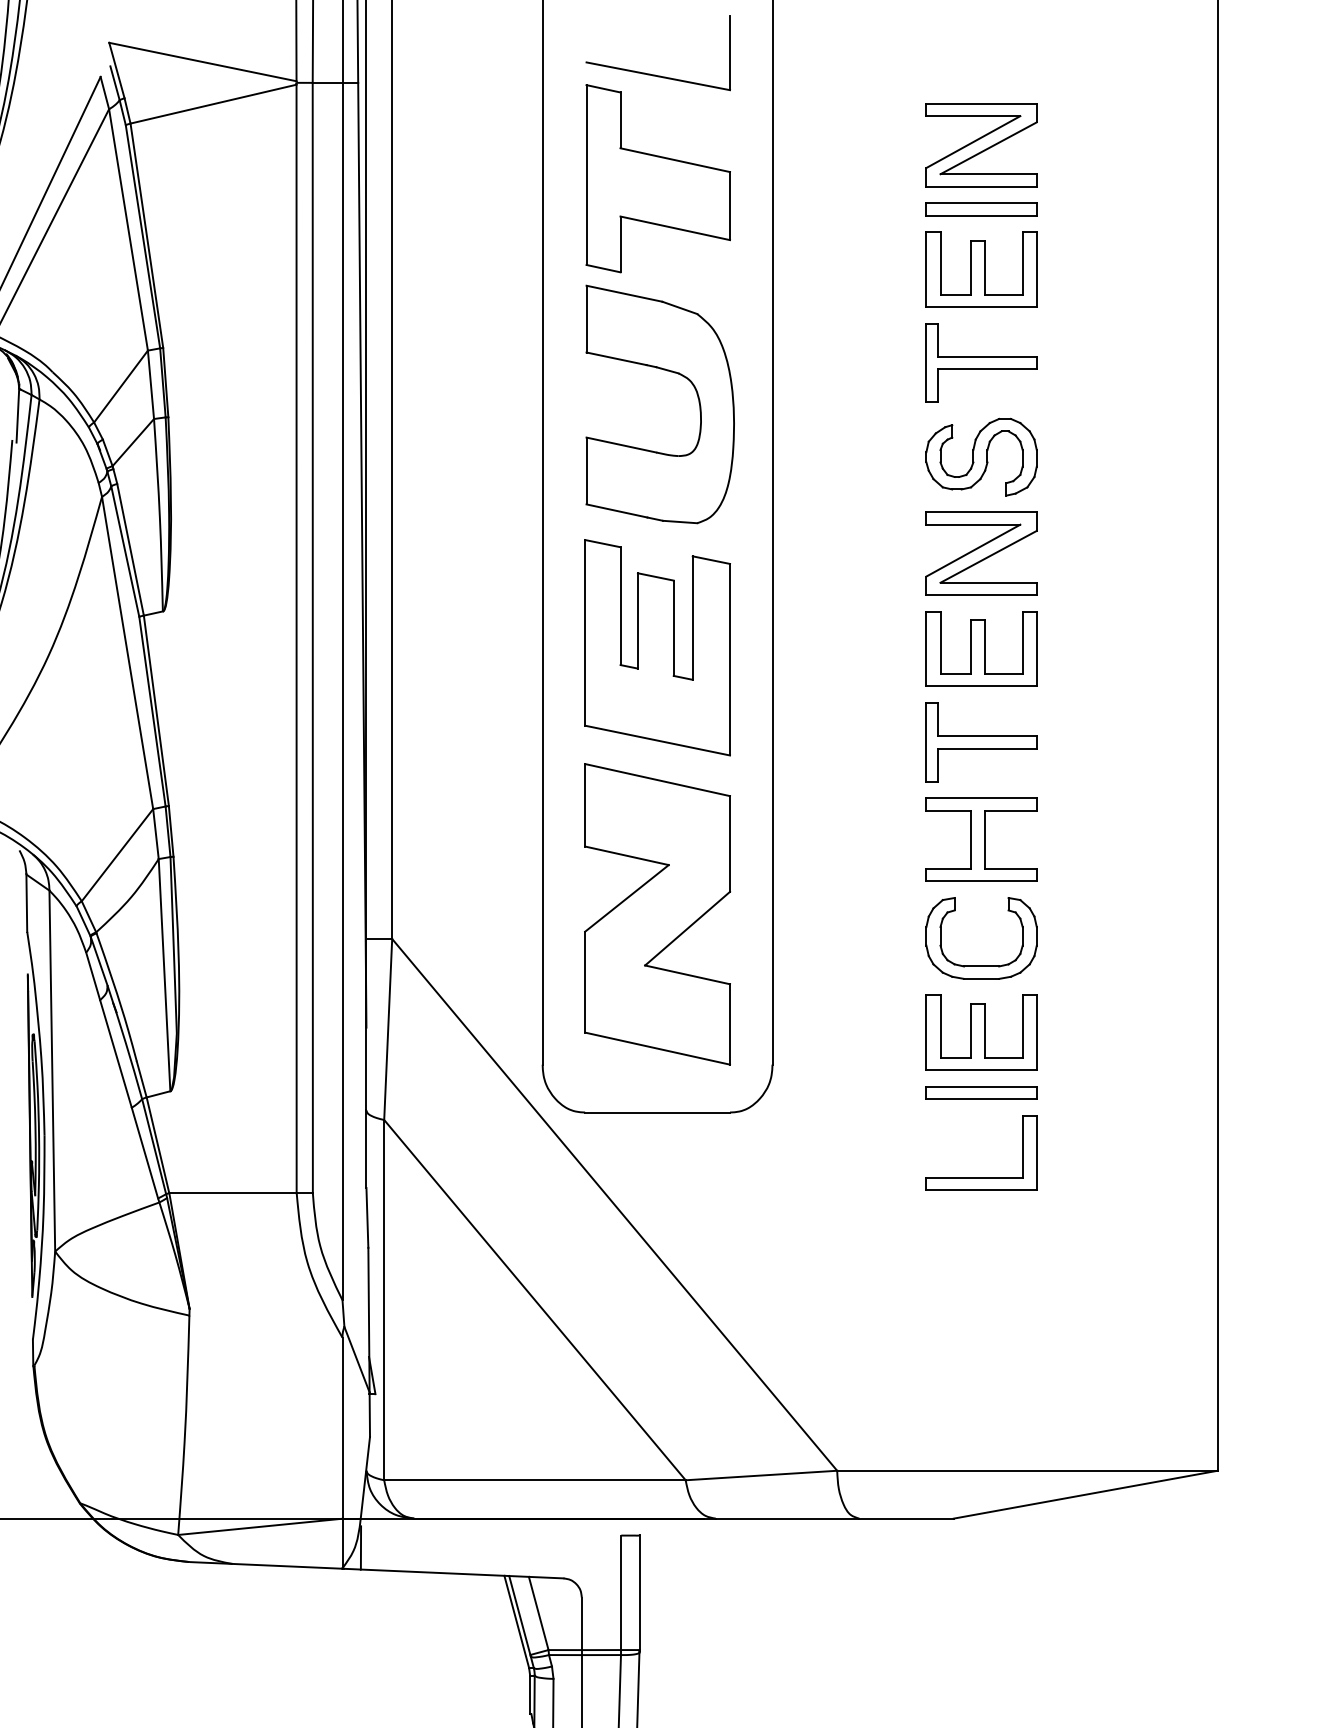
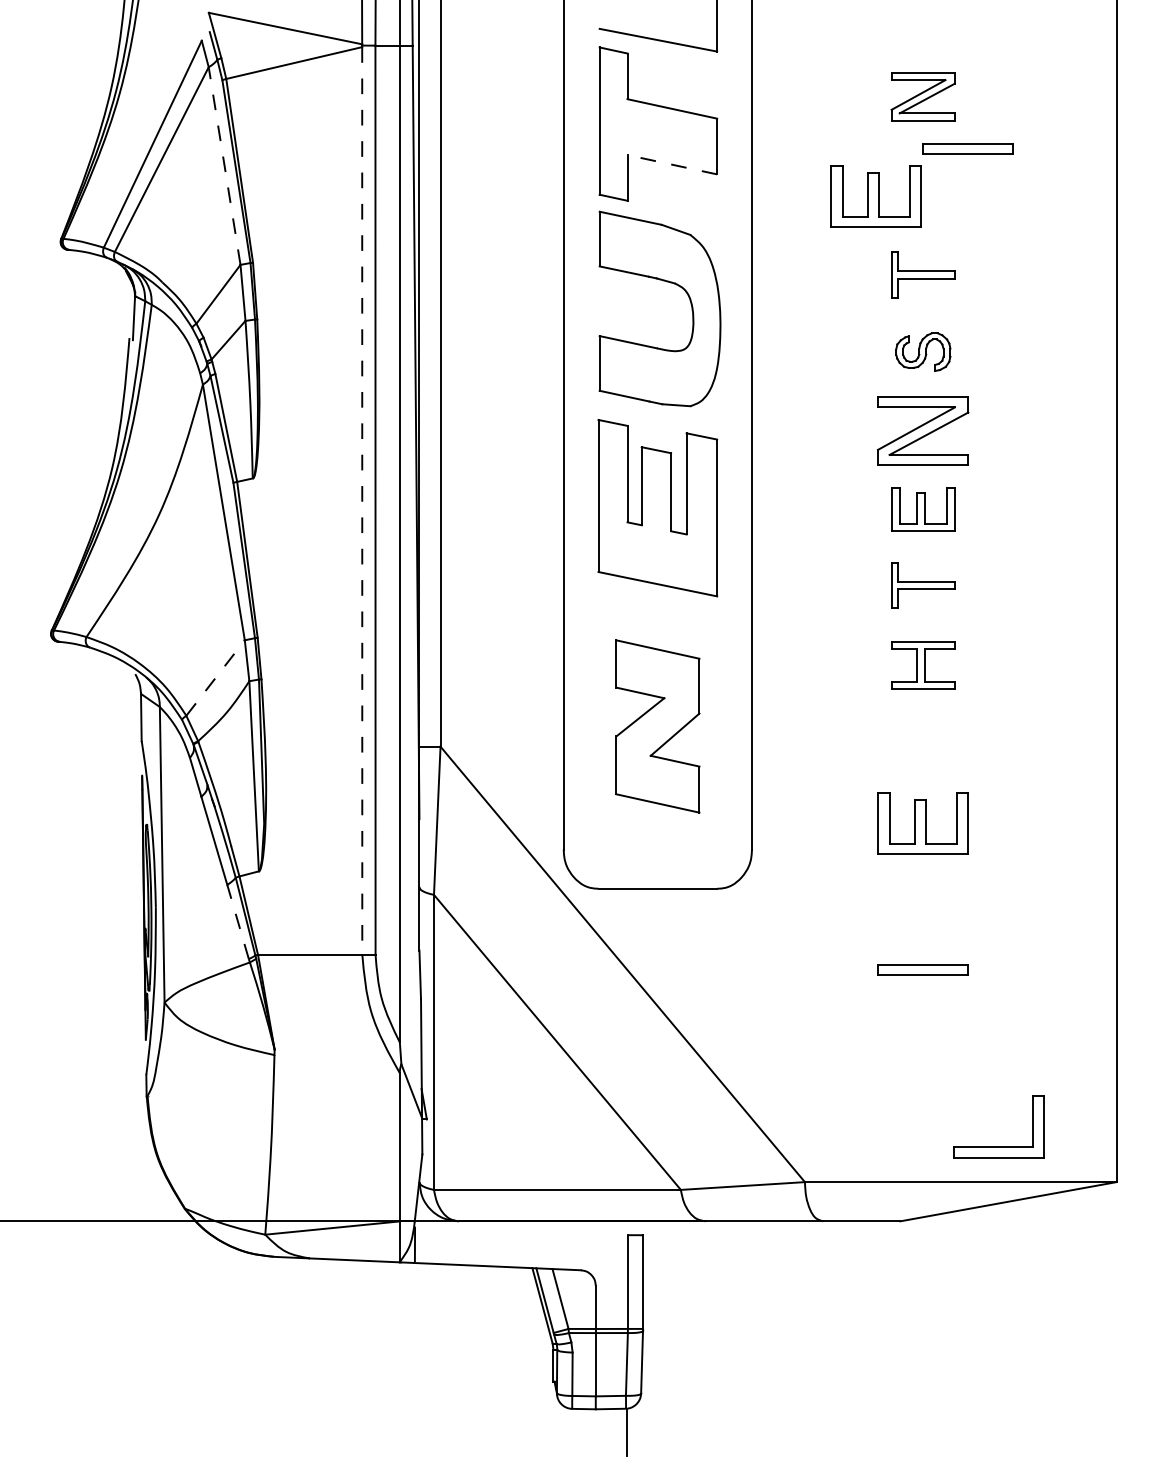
part: (981, 144) -> (923, 96), size x0.7
part: (980, 208) -> (967, 148), moved
line: (675, 228) -> (672, 164), solid -> dashed
line: (128, 229) -> (224, 165), solid -> dashed
part: (980, 269) -> (875, 196), moved
part: (980, 362) -> (922, 274), size x0.7
part: (981, 456) -> (923, 351), size x0.6
line: (296, 638) -> (362, 500), solid -> dashed
part: (980, 649) -> (922, 509), size x0.7
part: (980, 742) -> (922, 585), size x0.7
part: (980, 839) -> (922, 665), size x0.7
line: (117, 855) -> (215, 678), solid -> dashed
part: (657, 914) -> (657, 726), size x0.7
part: (981, 965) -> (923, 768), removed
part: (980, 1092) -> (922, 969), moved
line: (145, 1152) -> (238, 921), solid -> dashed
part: (980, 1176) -> (998, 1146), moved

